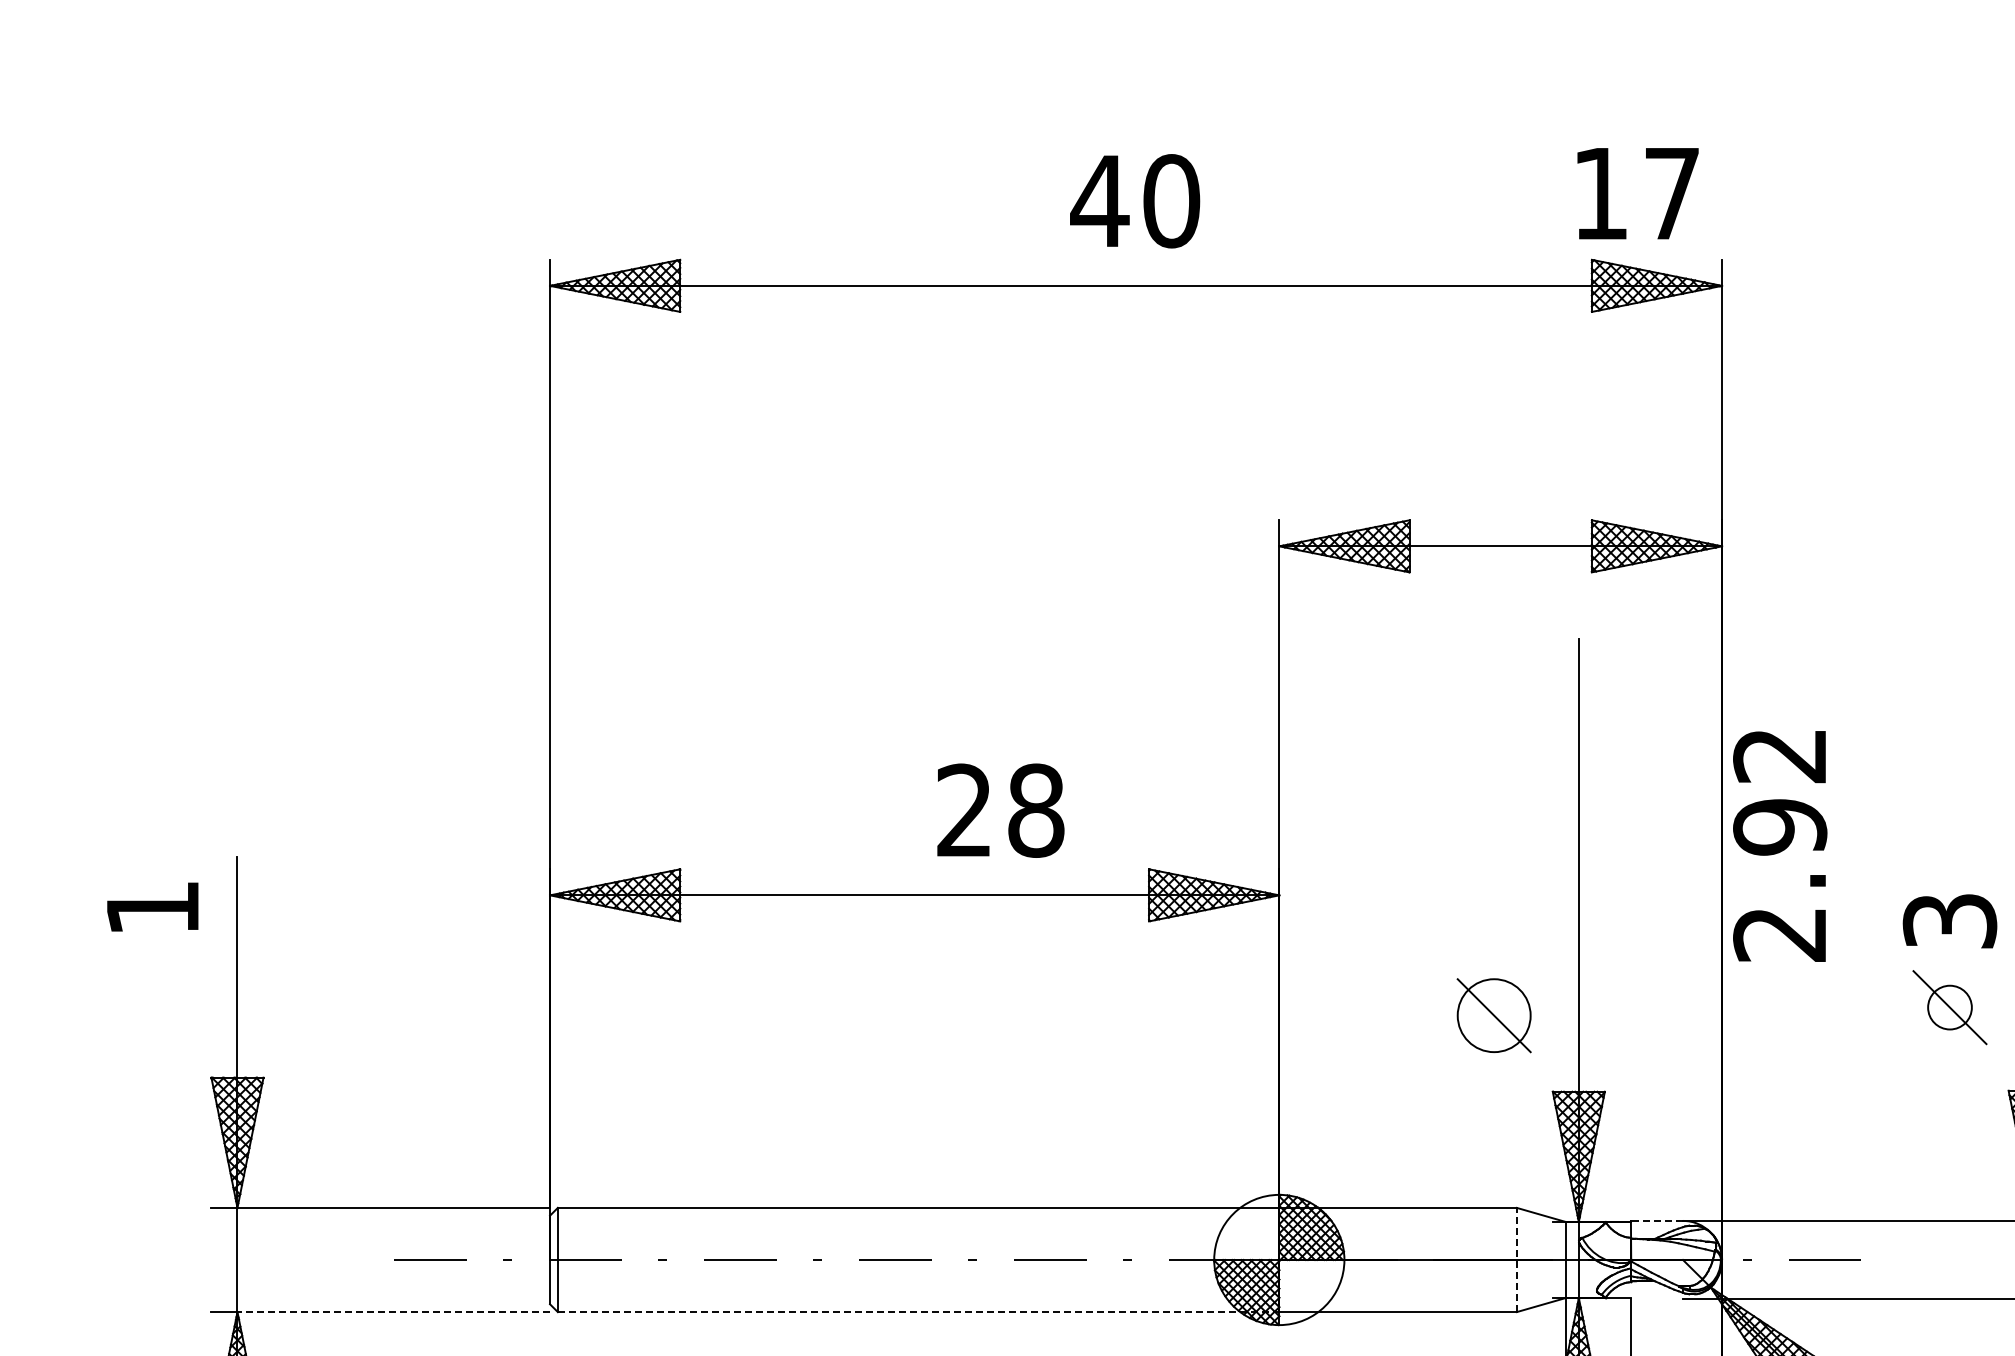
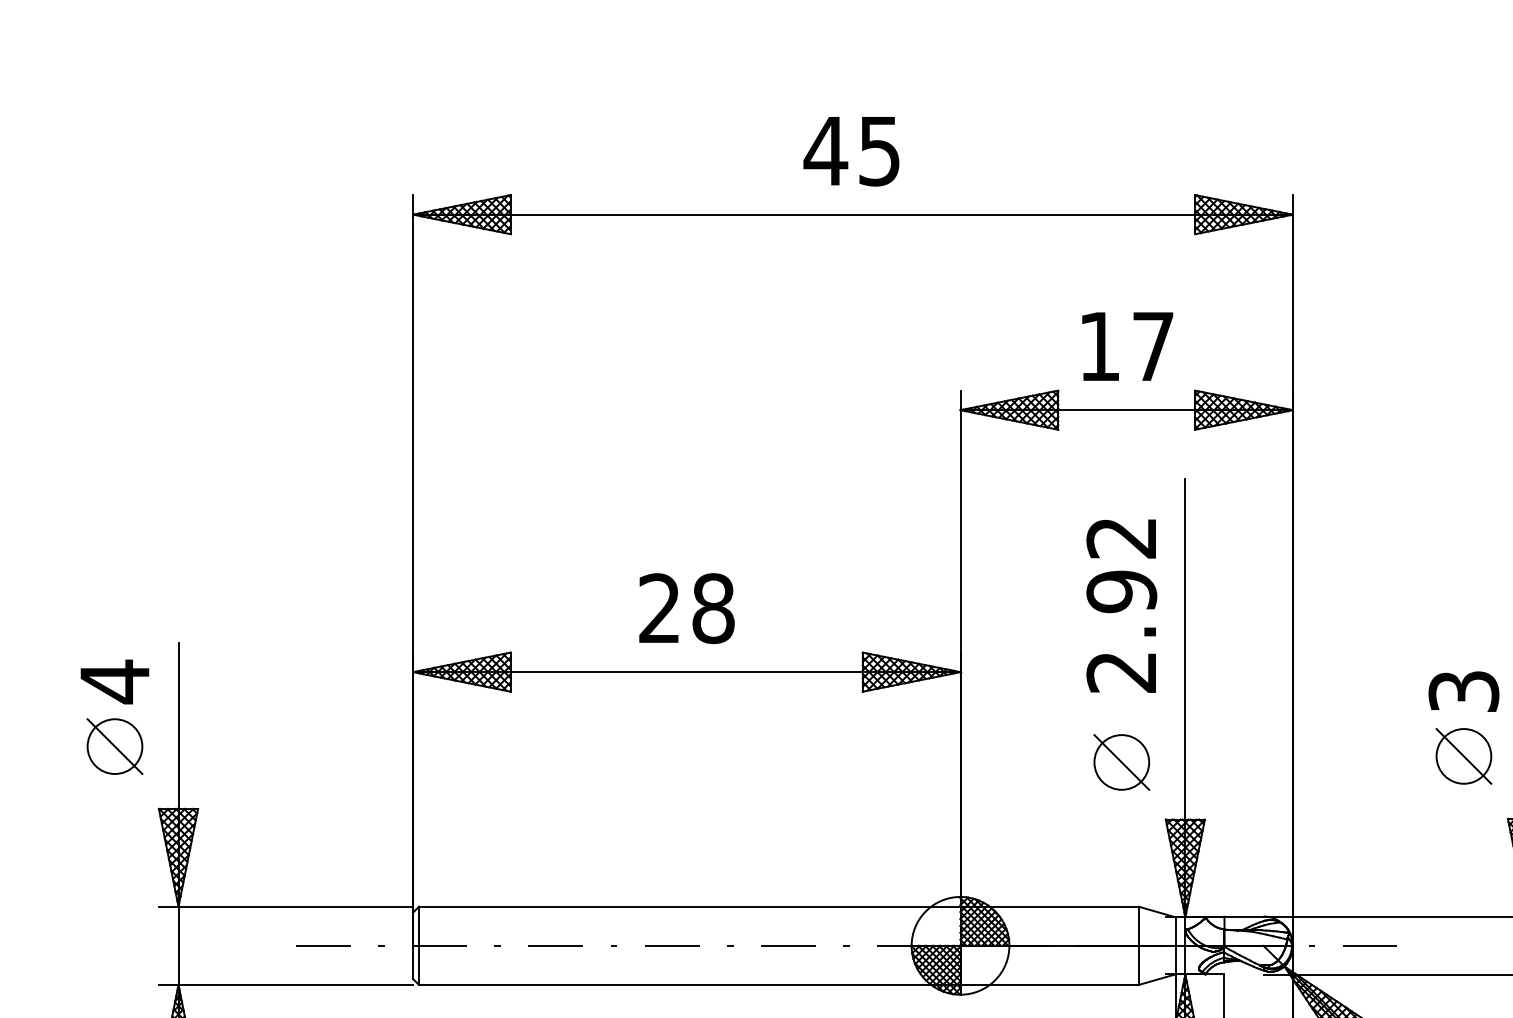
text: (1637, 193) -> (1127, 346), moved
text: (1171, 201) -> (879, 151), 40 -> 45
text: (1000, 810) -> (686, 608), moved
text: (1780, 846) -> (1122, 606), moved
text: (152, 908) -> (114, 682), 1 -> 4
part: (152, 994) -> (114, 746), added
circle: (1949, 1007) -> (1463, 756), size x1.67
line: (1656, 1220) -> (1243, 916), dashed -> solid
line: (1516, 1259) -> (1138, 945), dashed -> solid
line: (393, 1312) -> (295, 985), dashed -> solid
line: (918, 1312) -> (689, 985), dashed -> solid

